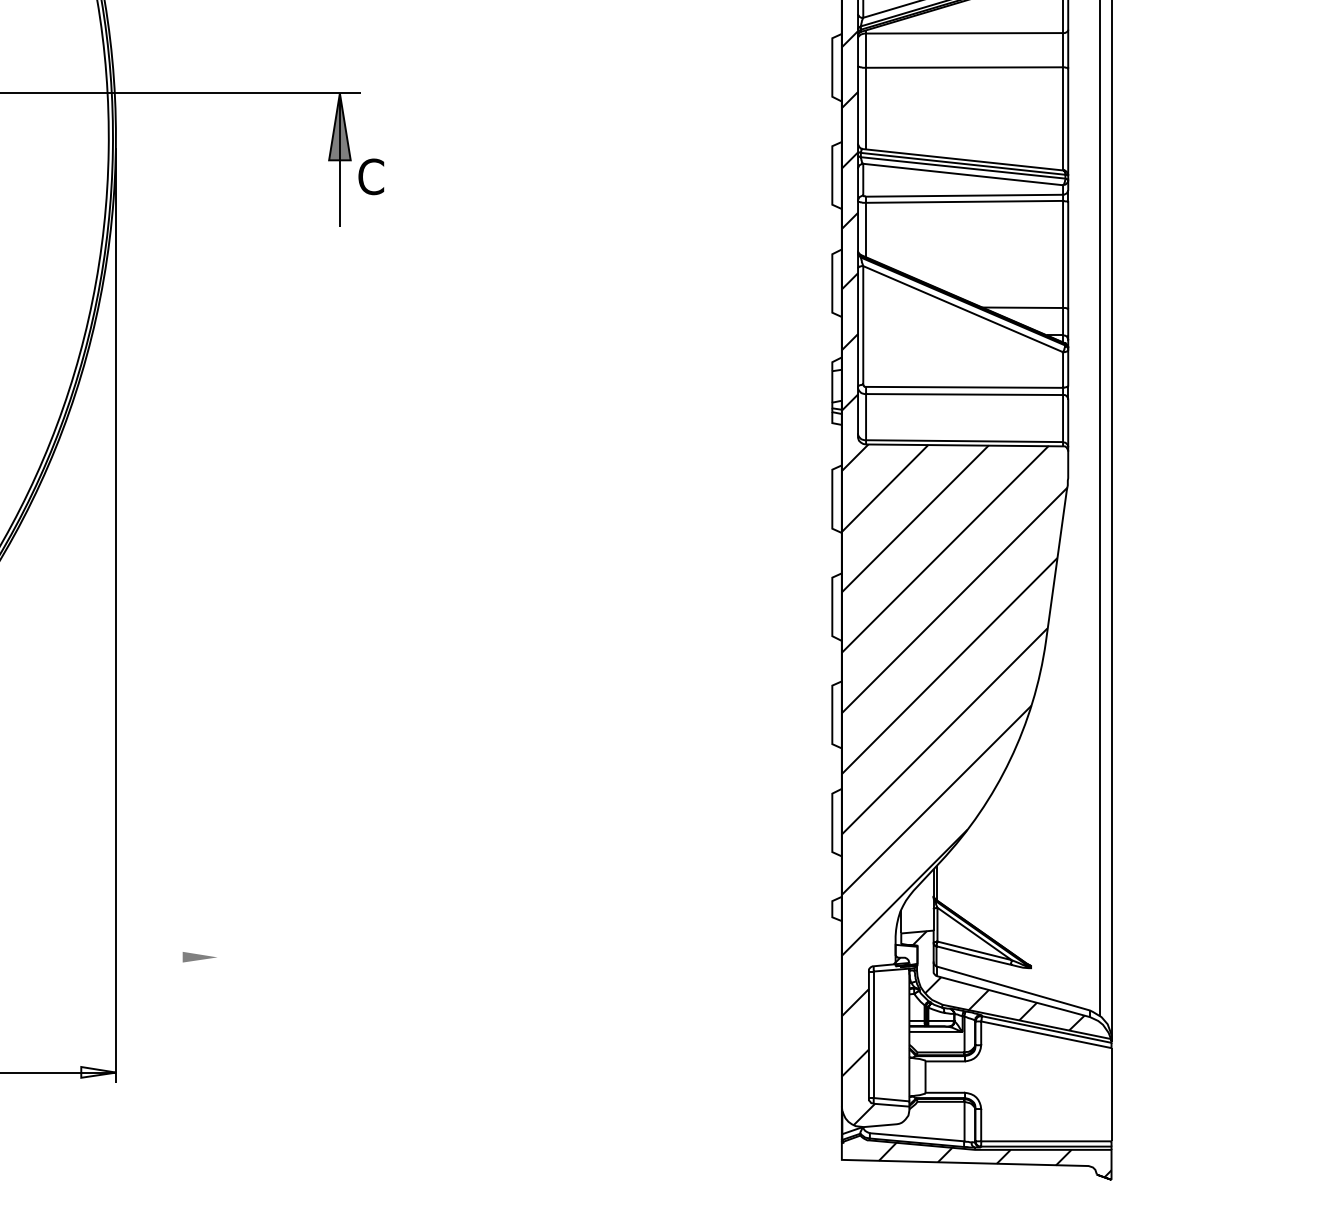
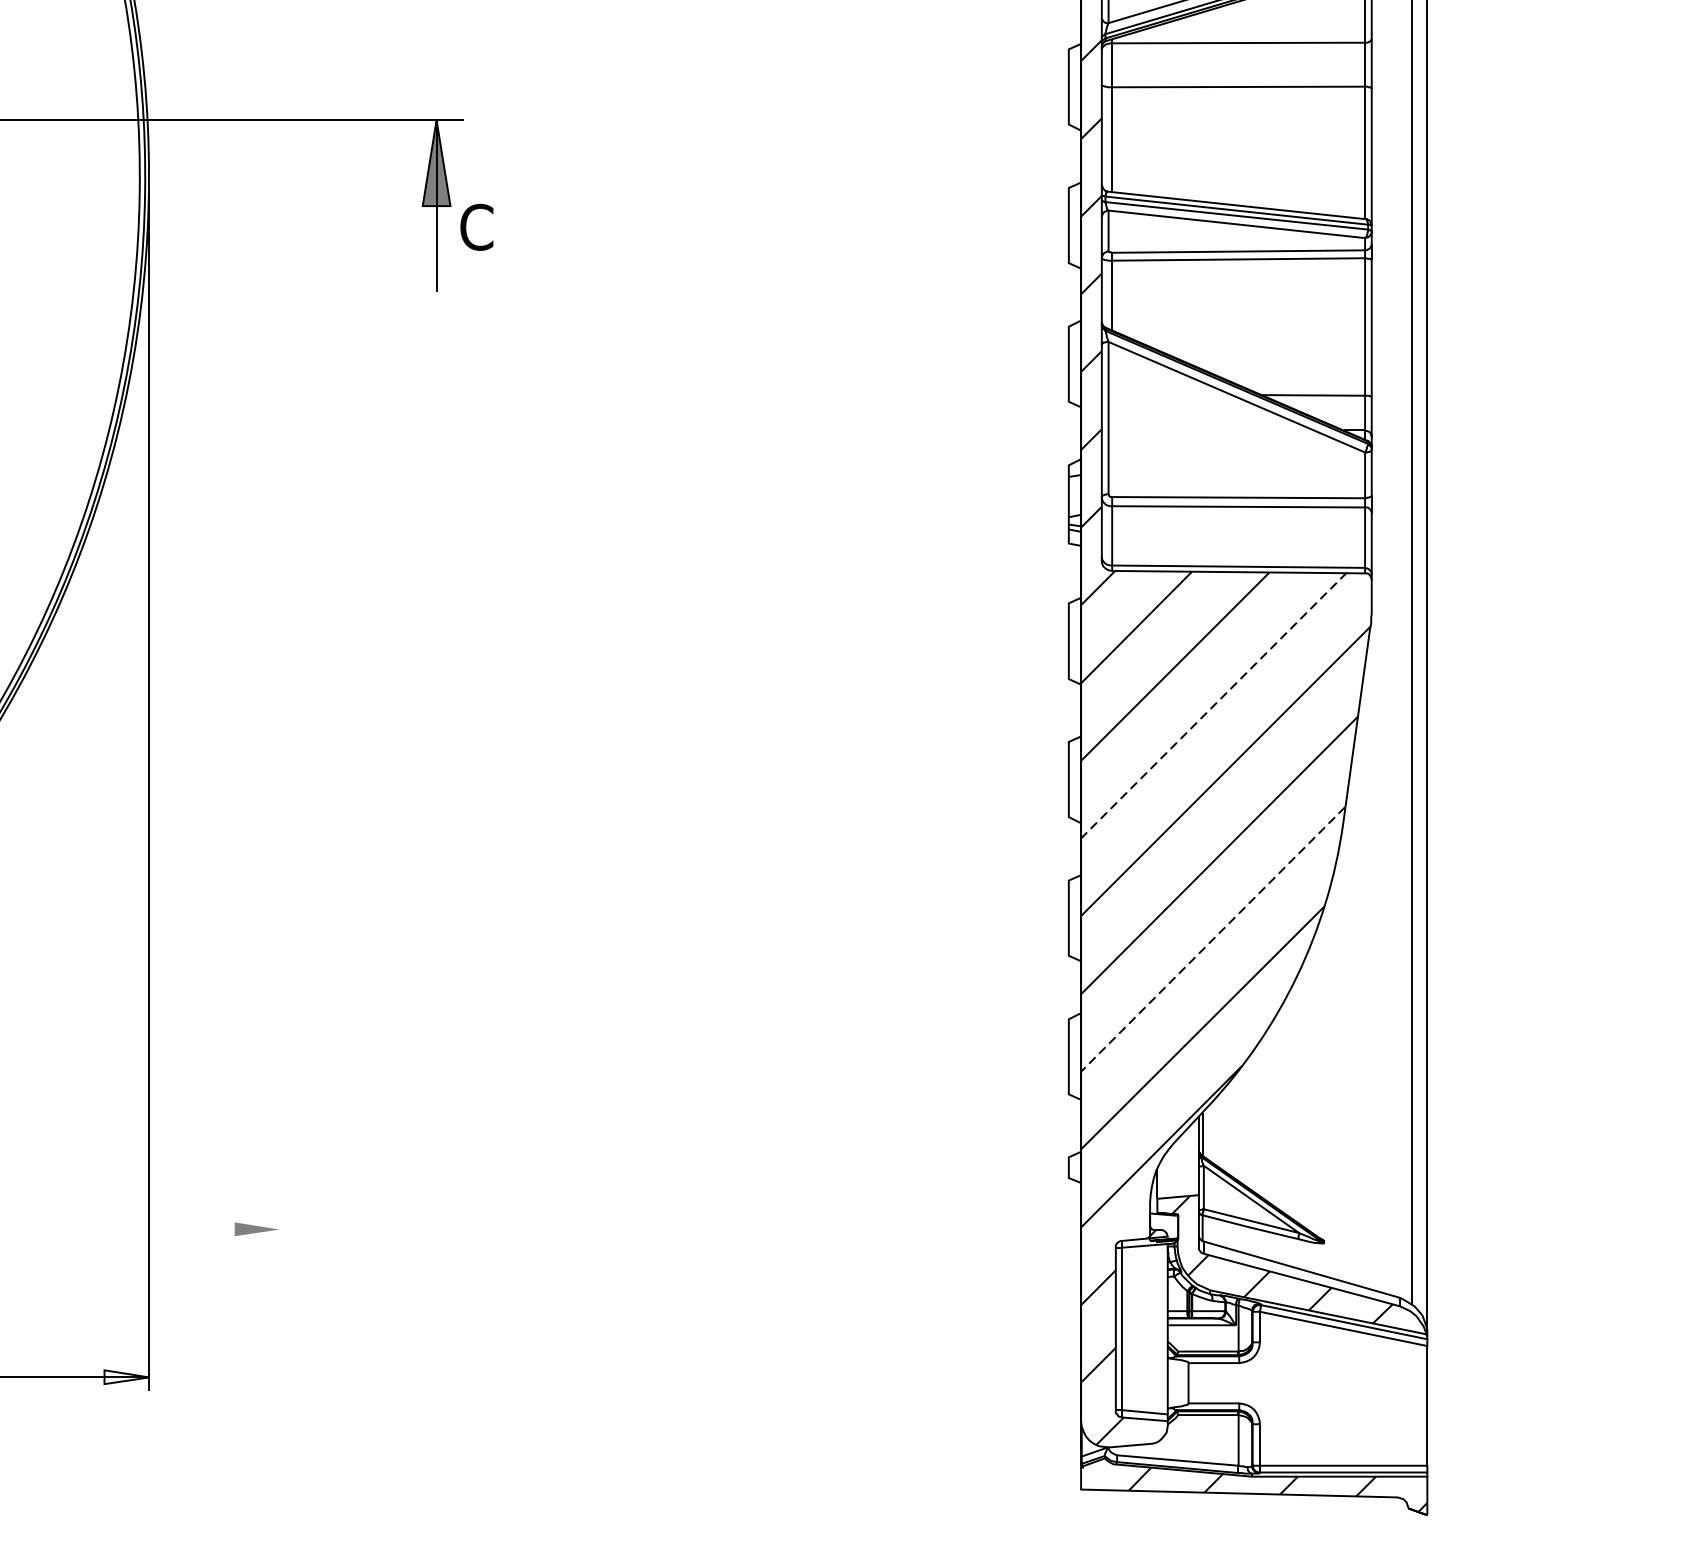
line: (944, 549) -> (1212, 705), solid -> dashed
line: (944, 731) -> (1212, 939), solid -> dashed

